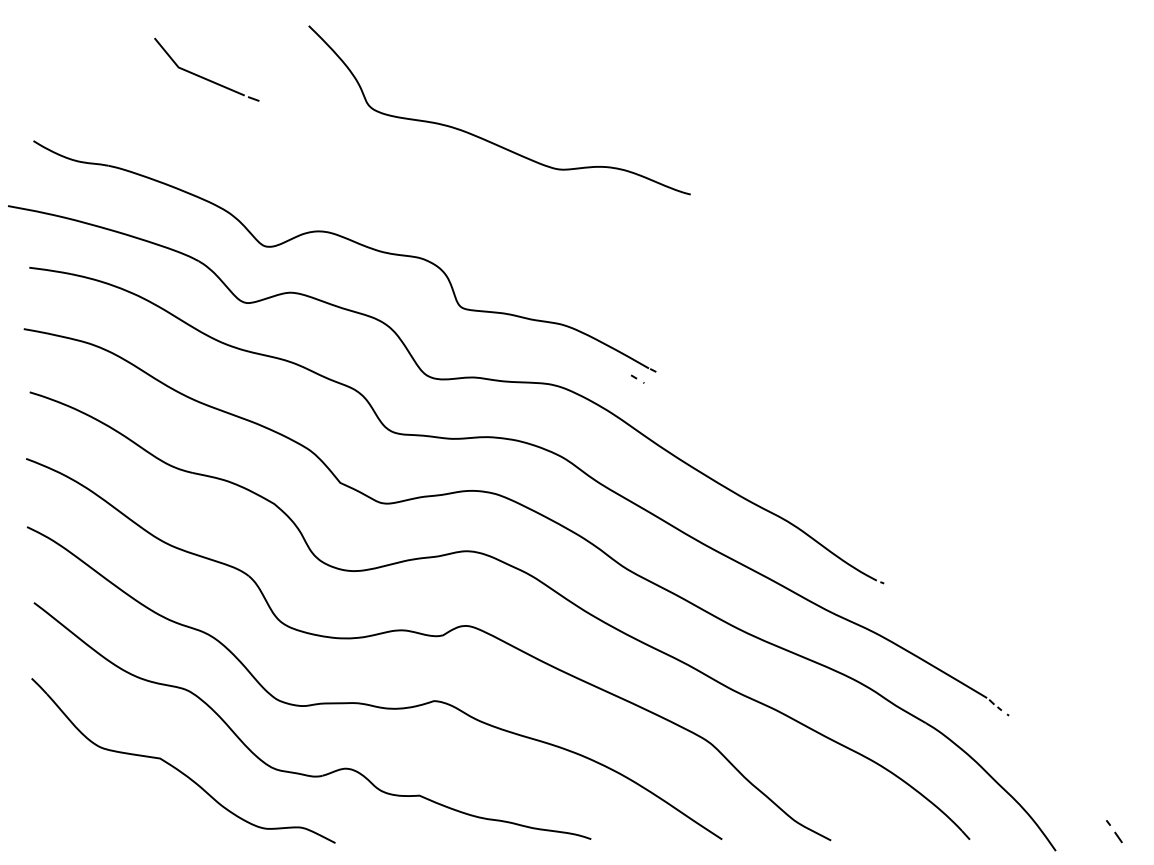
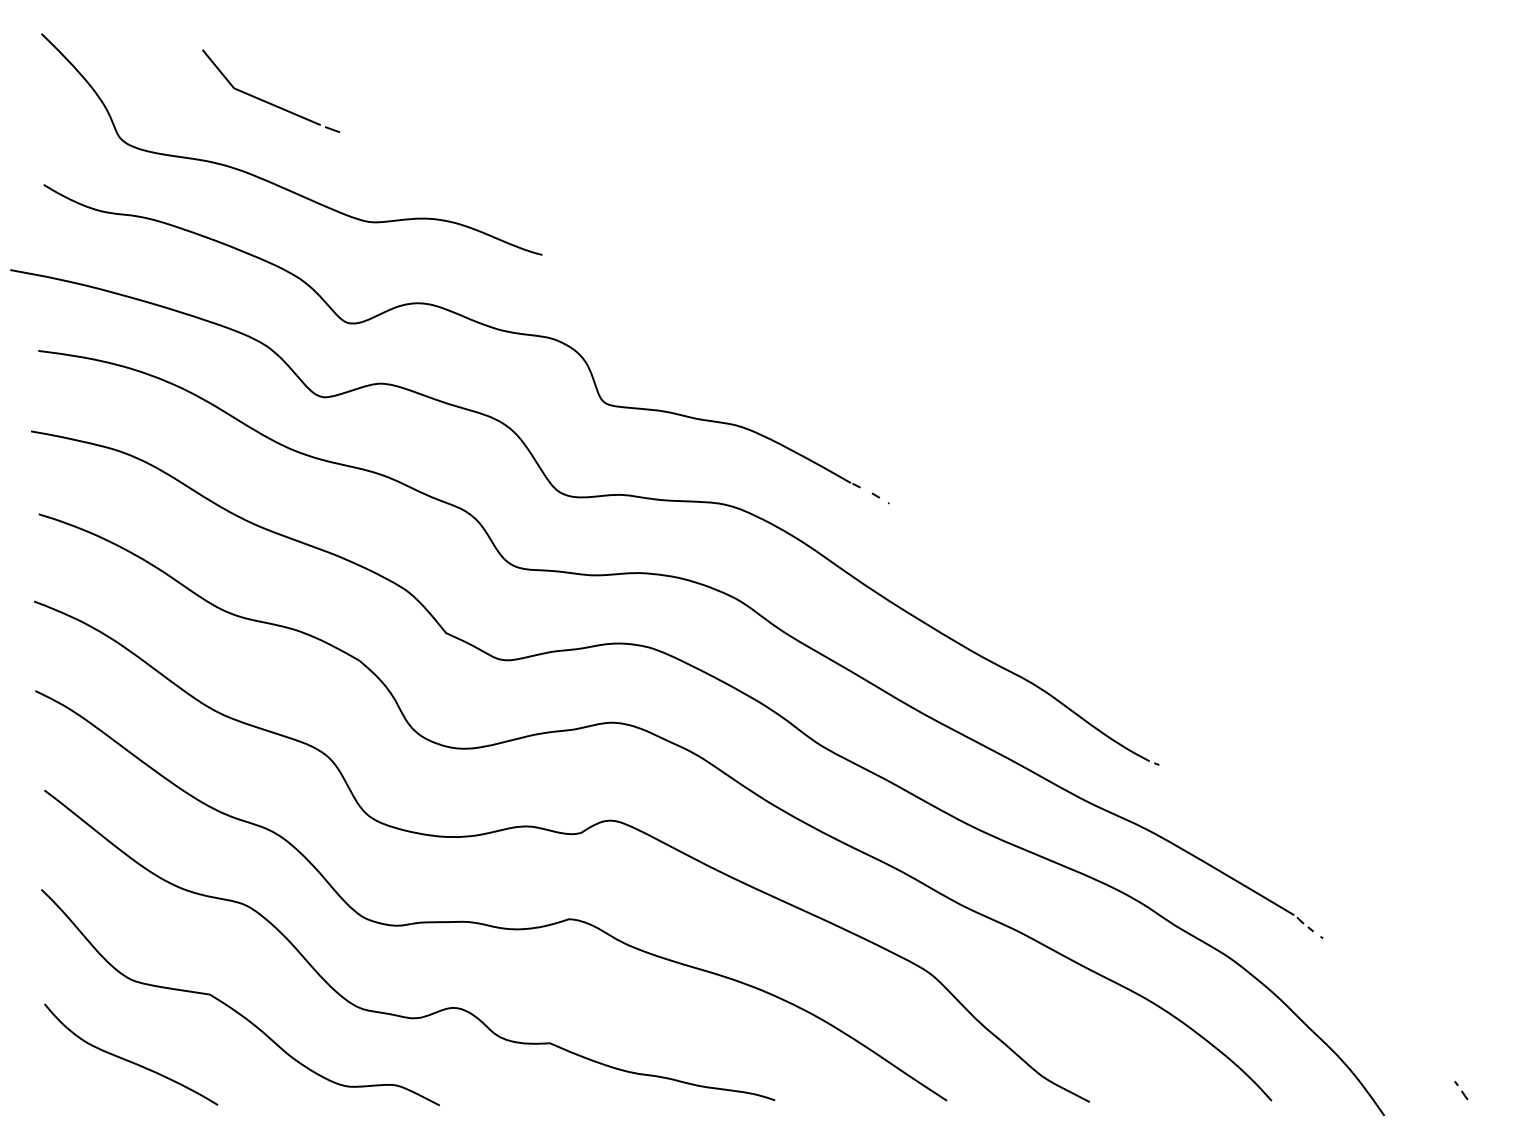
curve: (489, 140) -> (278, 184), moved
part: (637, 378) -> (880, 497), moved
part: (99, 804) -> (130, 1054), added
part: (1114, 831) -> (1461, 1090), size x0.62

